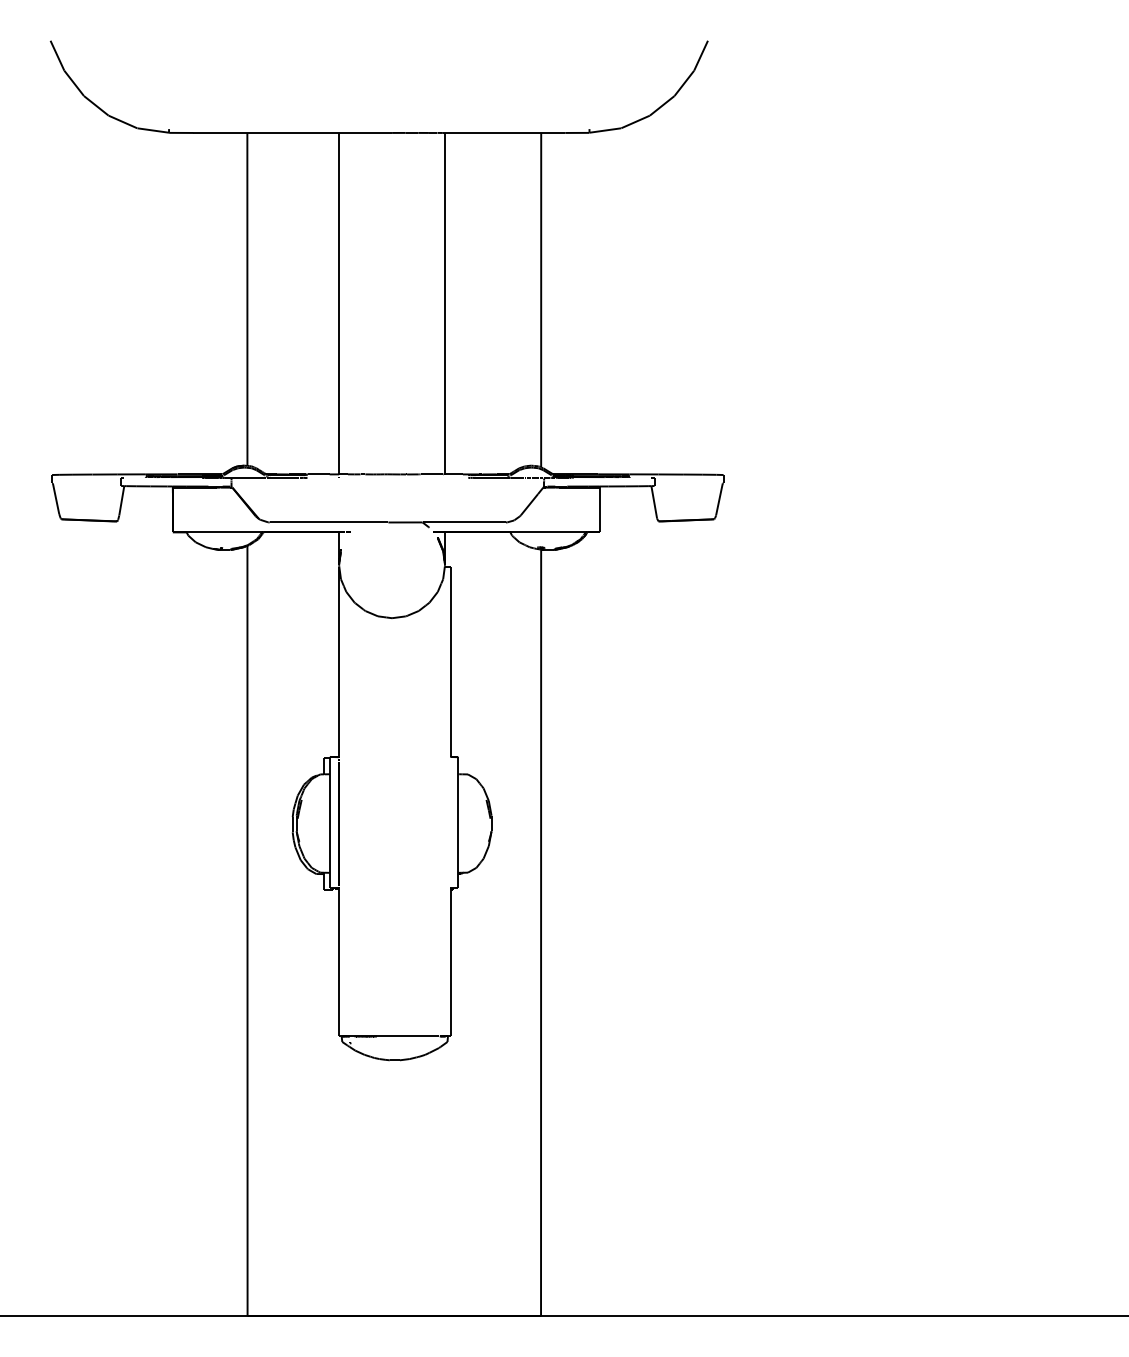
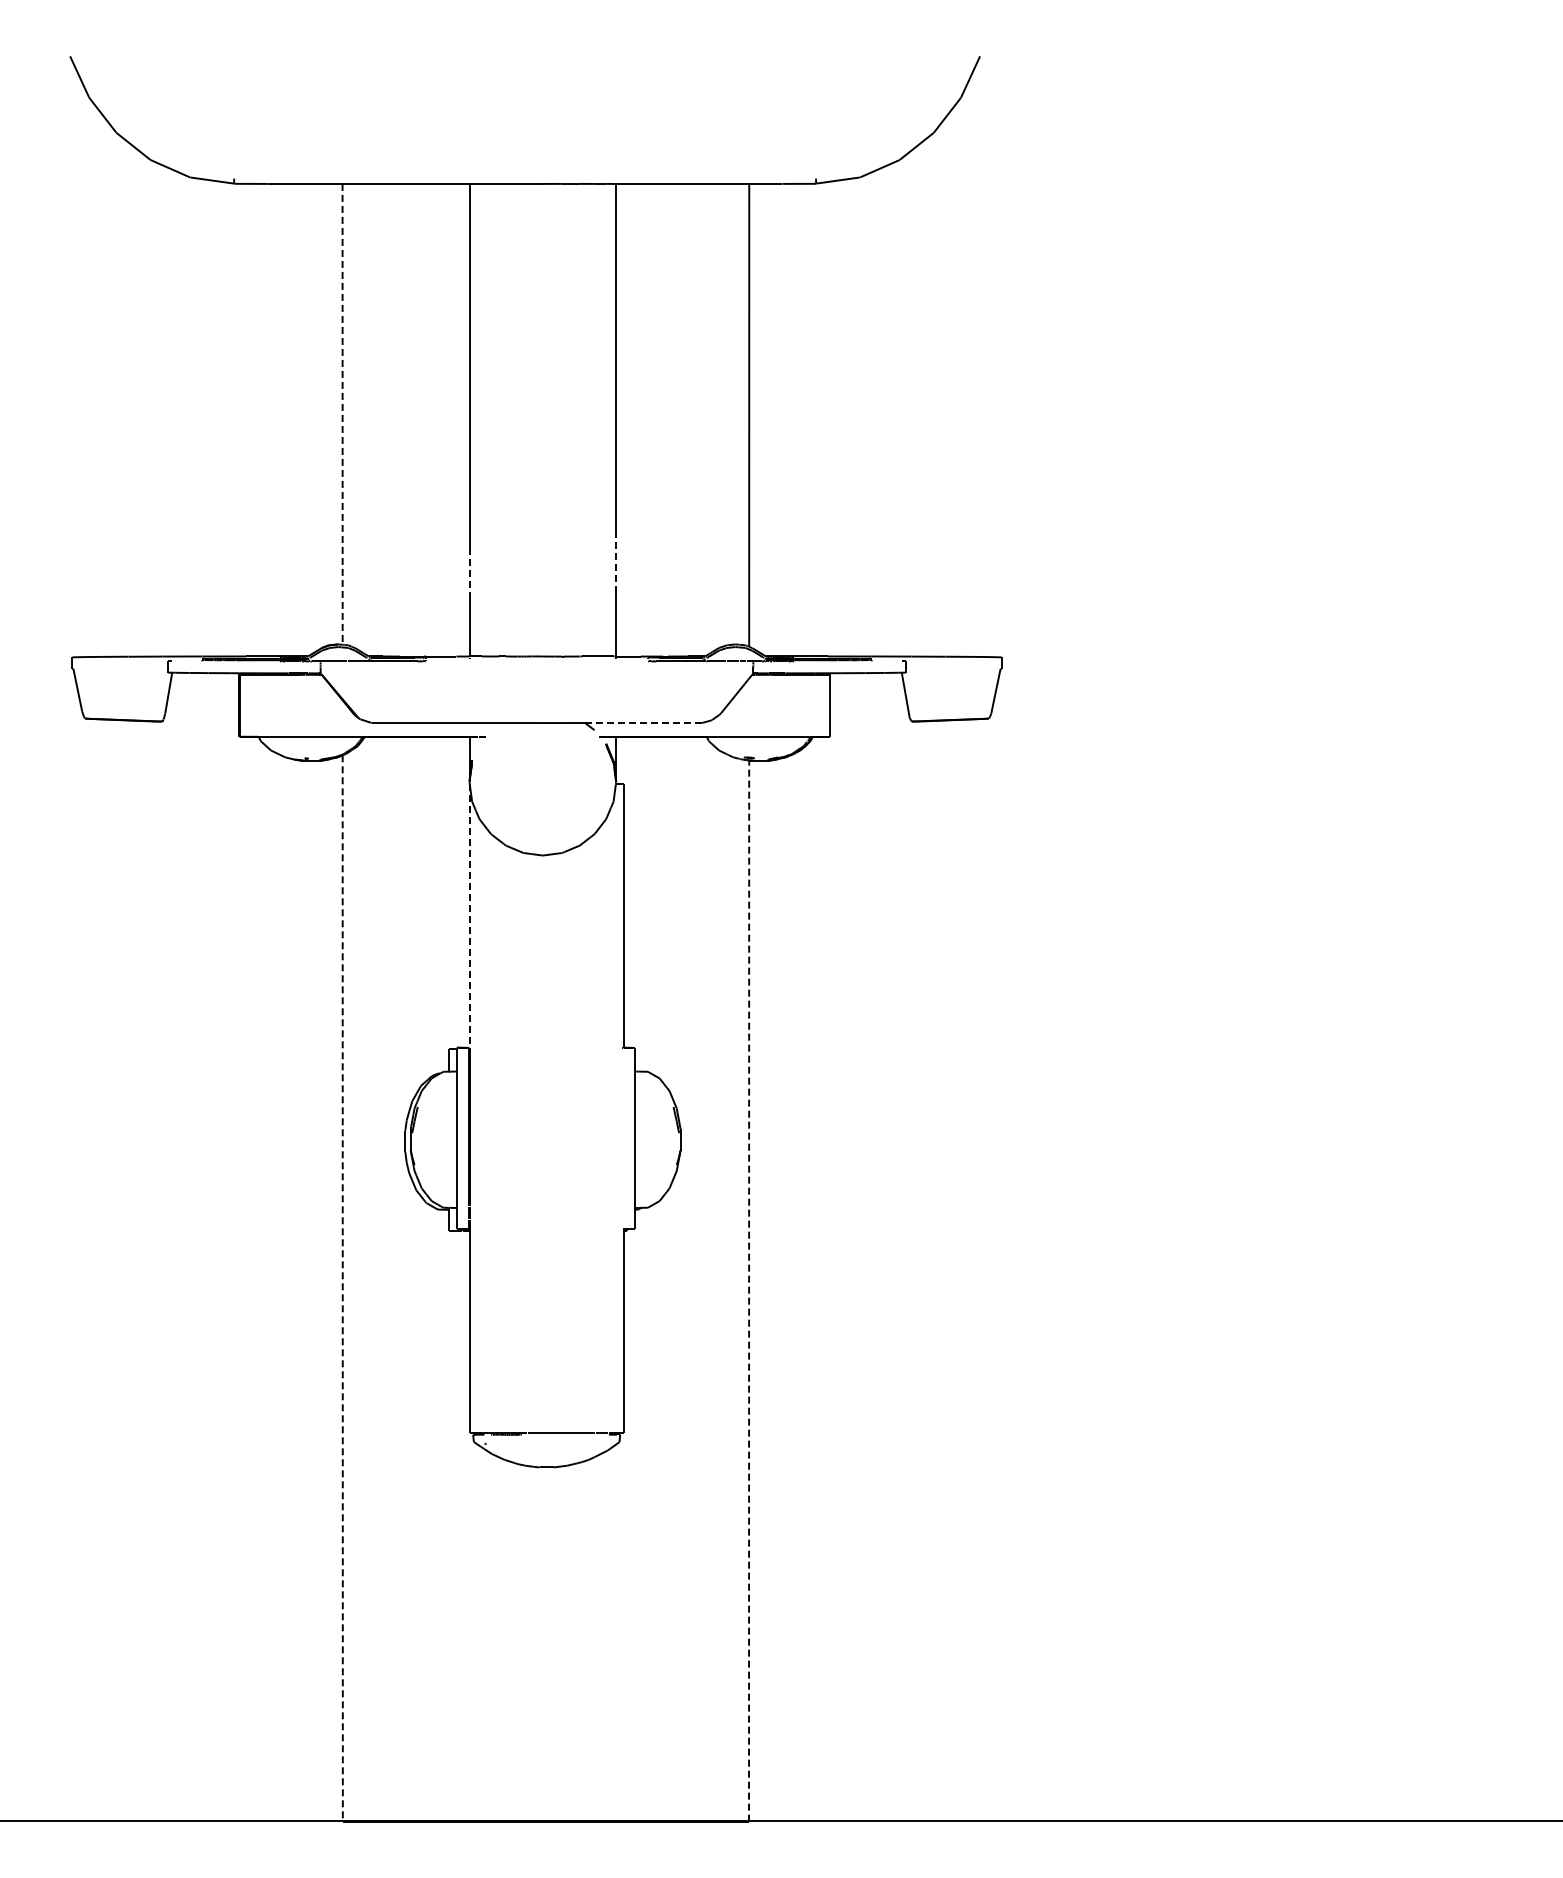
line: (247, 299) -> (342, 414), solid -> dashed
line: (445, 407) -> (616, 564), solid -> dashed
line: (339, 416) -> (469, 576), solid -> dashed
line: (464, 522) -> (642, 723), solid -> dashed
line: (339, 662) -> (469, 917), solid -> dashed
line: (247, 931) -> (342, 1288), solid -> dashed
line: (541, 932) -> (749, 1290), solid -> dashed

